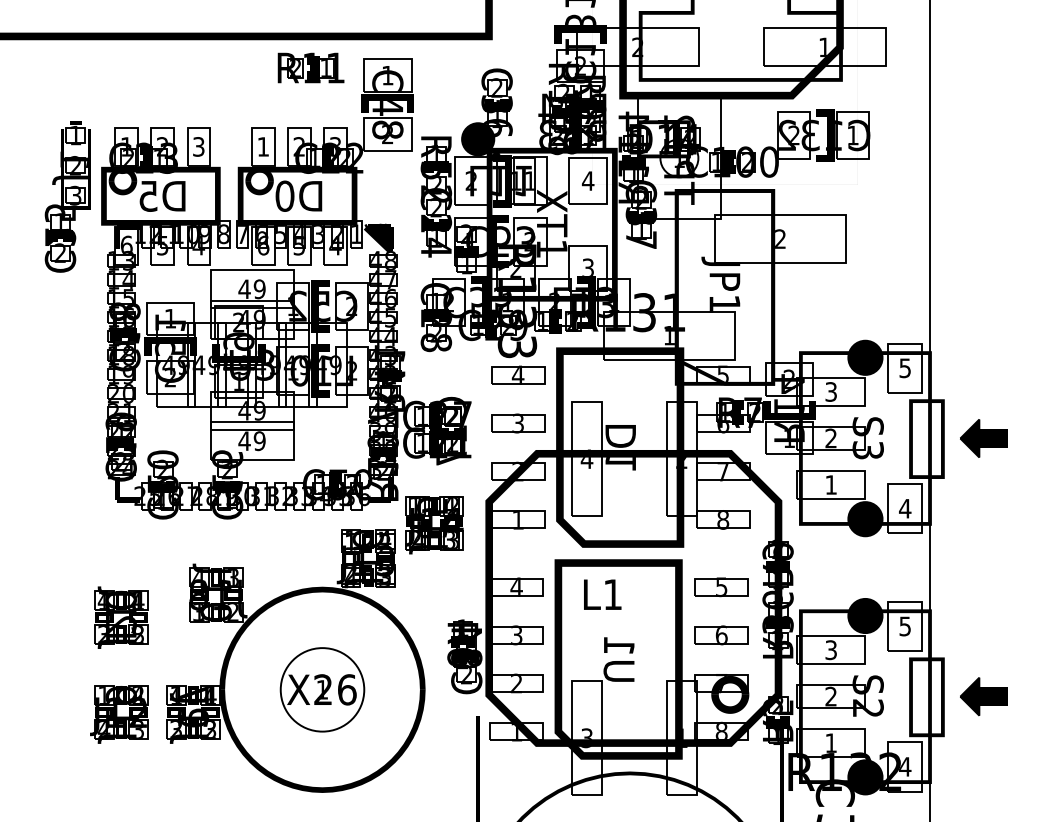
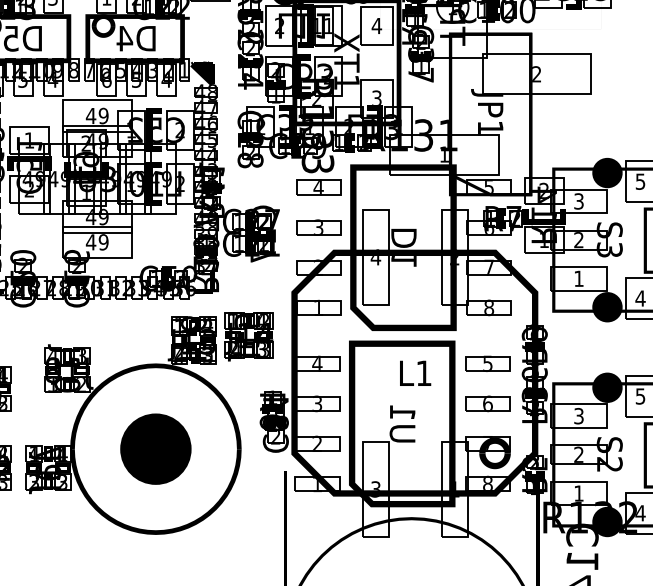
text: (285, 195) -> (125, 38), D0 -> D4
part: (434, 525) -> (249, 337), moved
text: (602, 594) -> (415, 373), moved
fill: (322, 689) -> (155, 448), added

